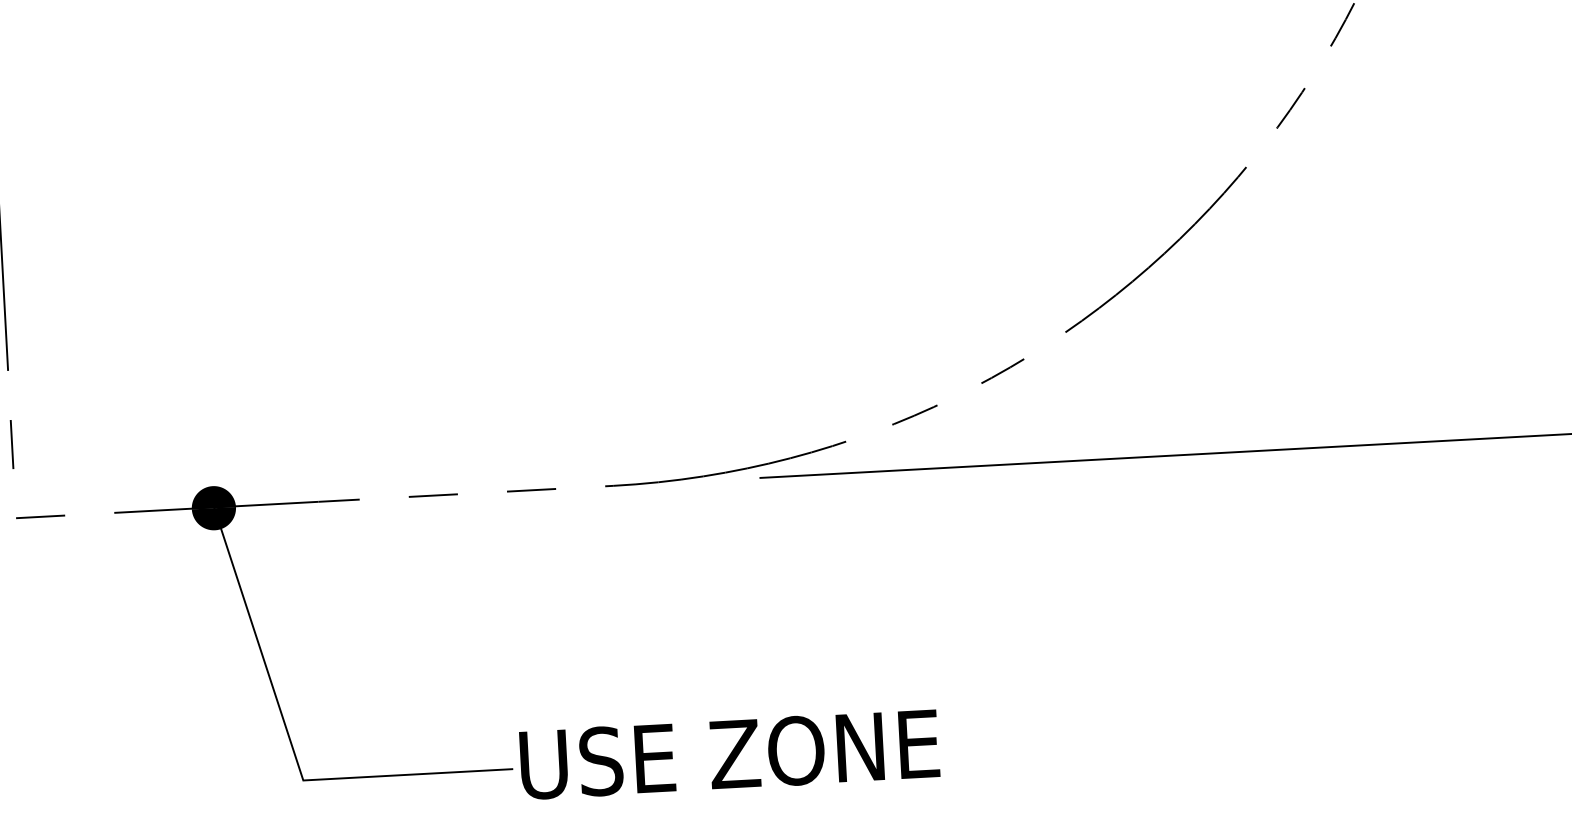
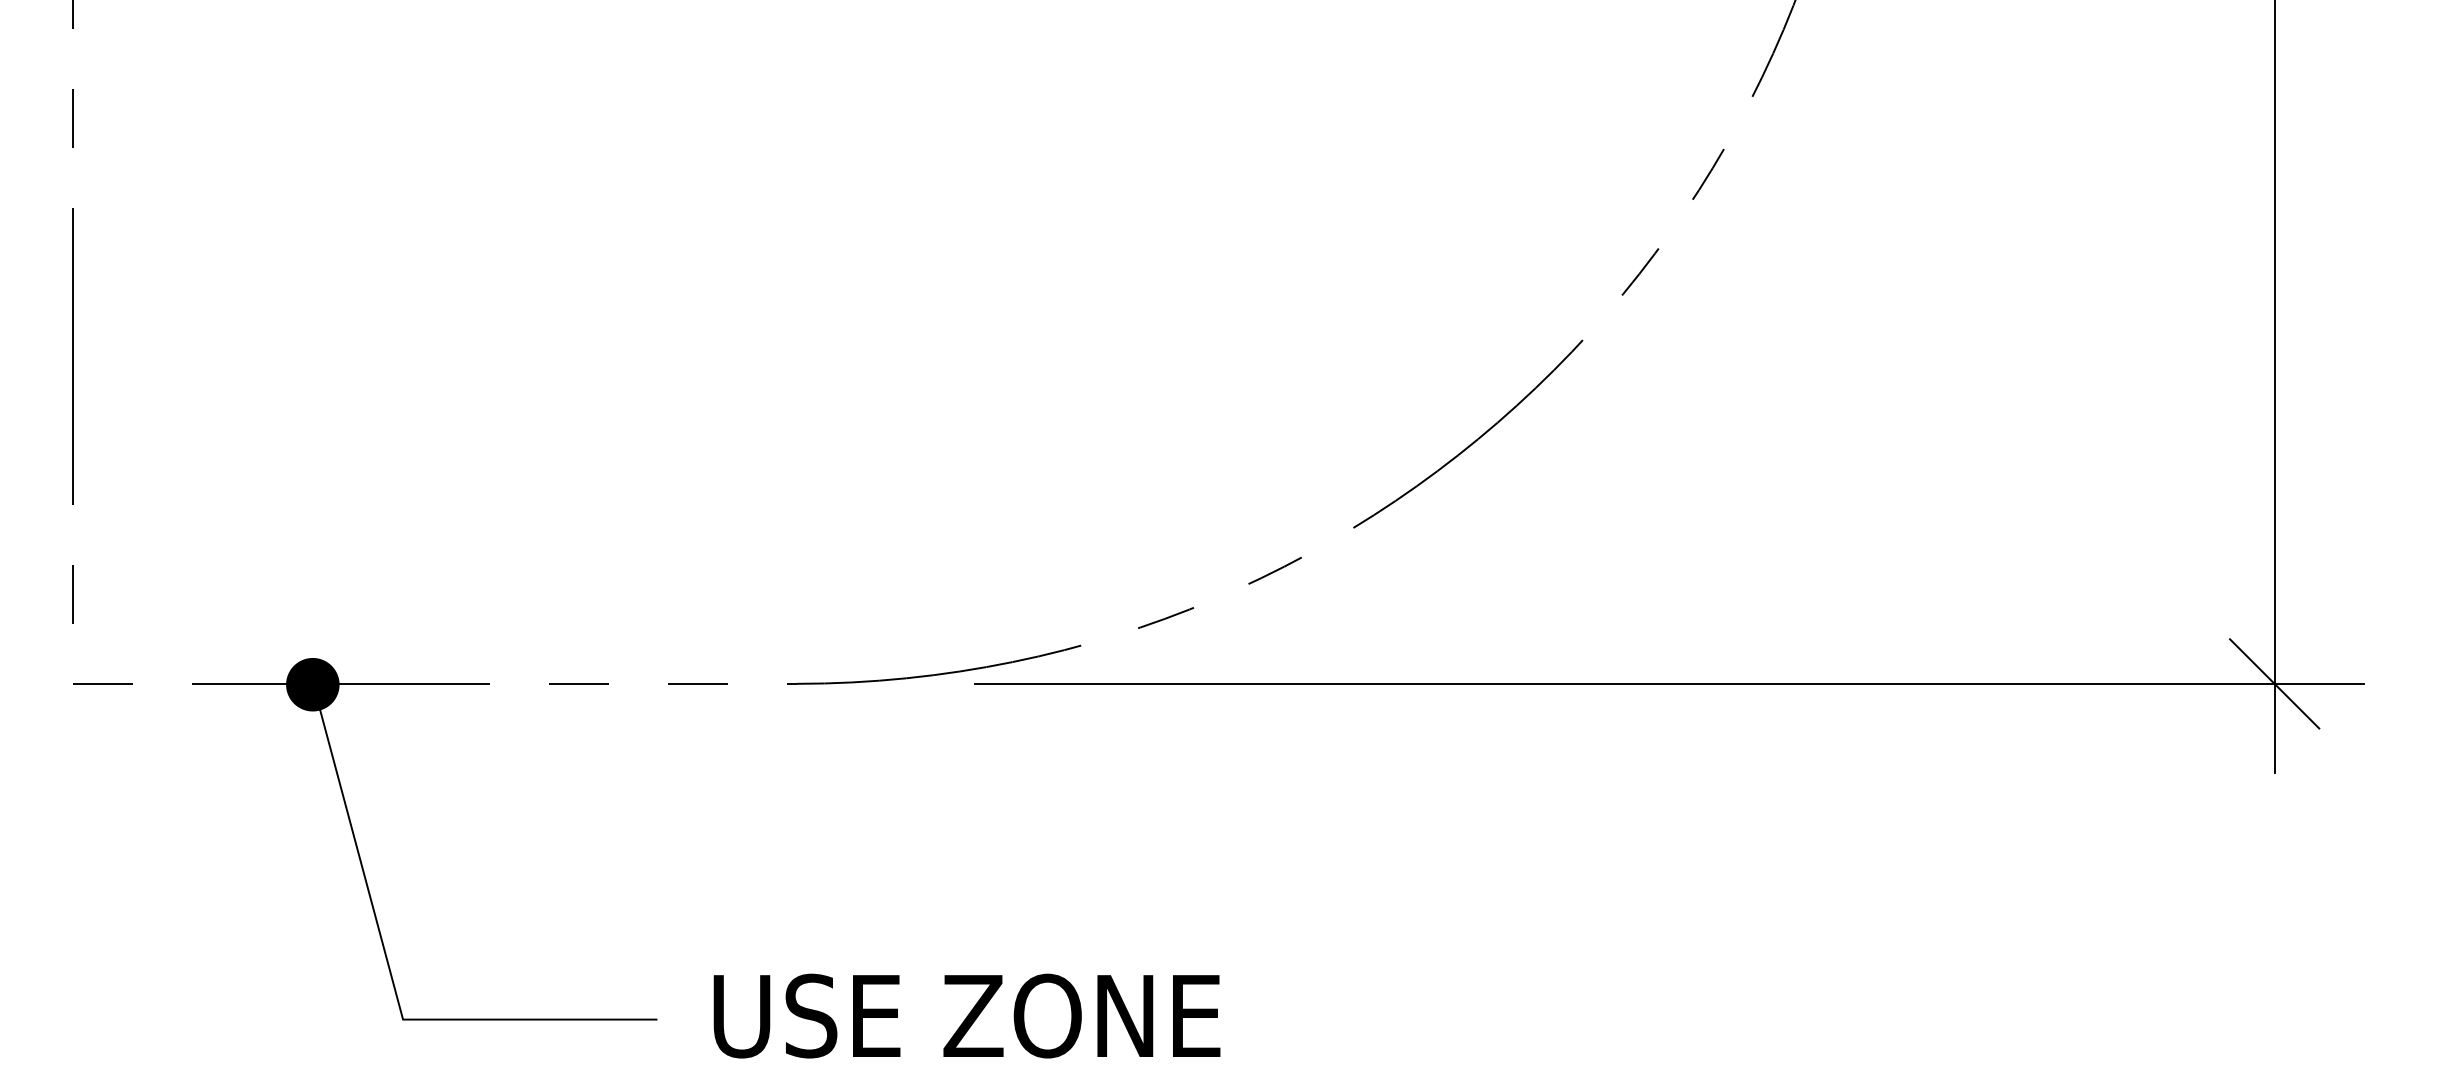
text: (729, 754) -> (966, 1015), moved

